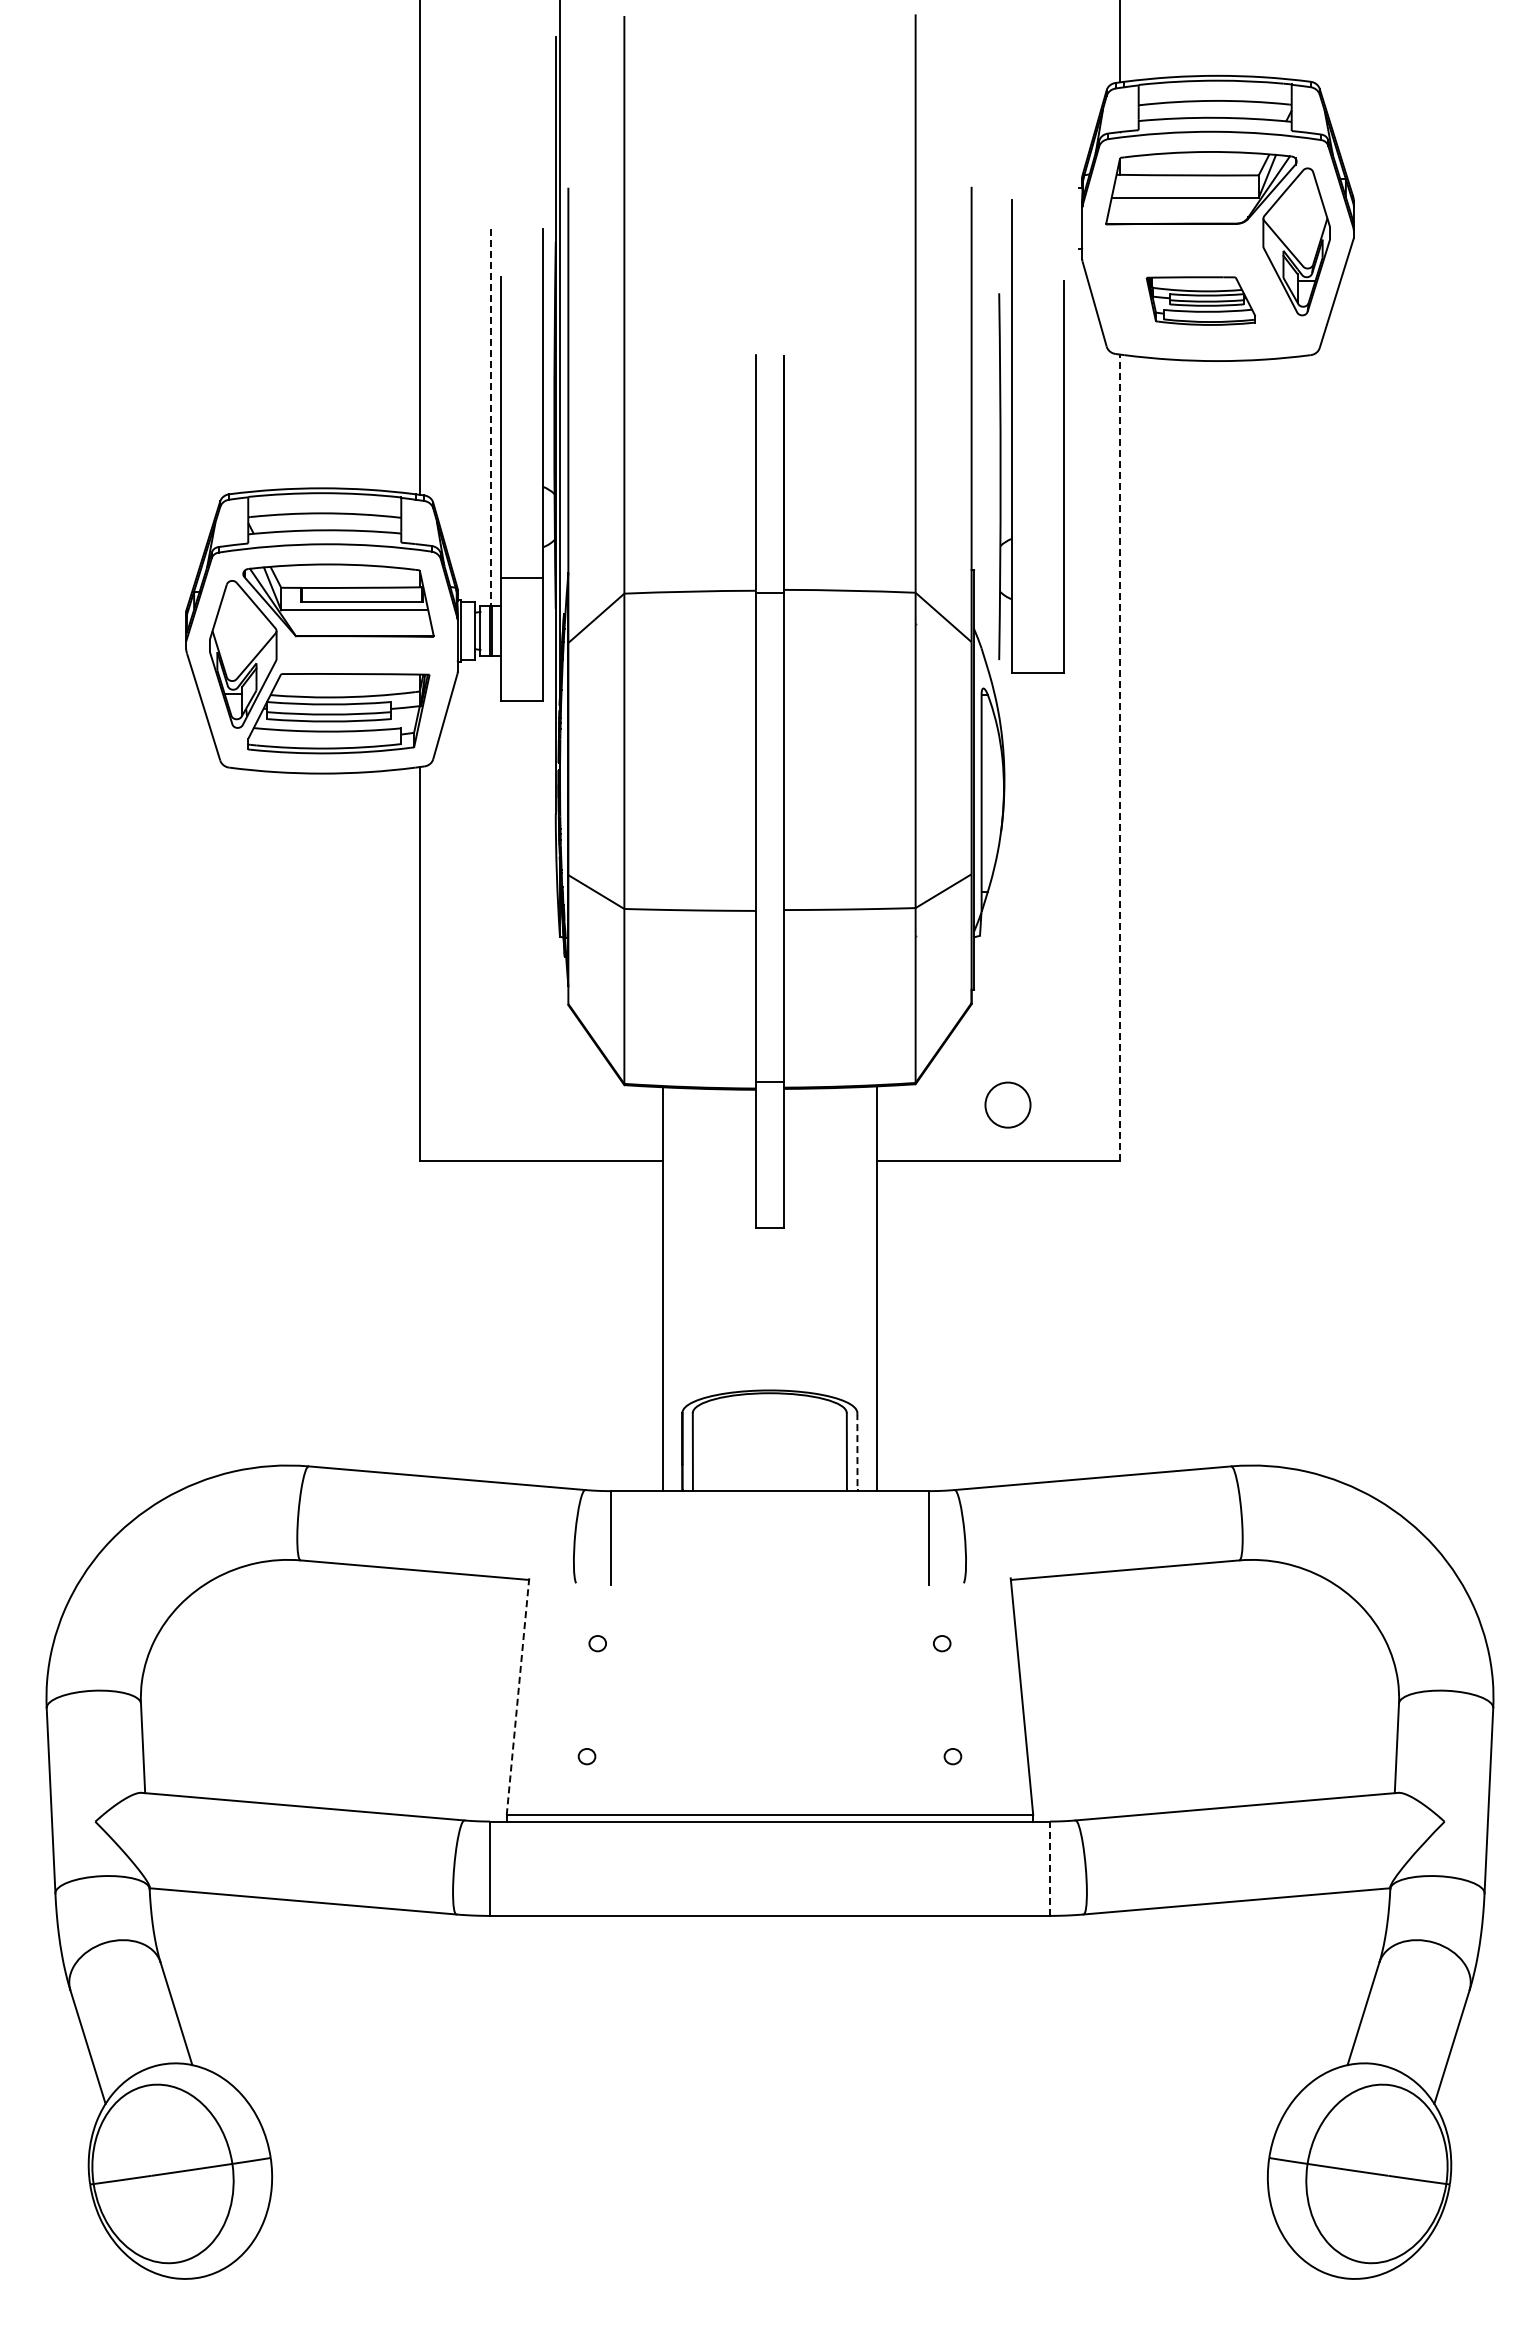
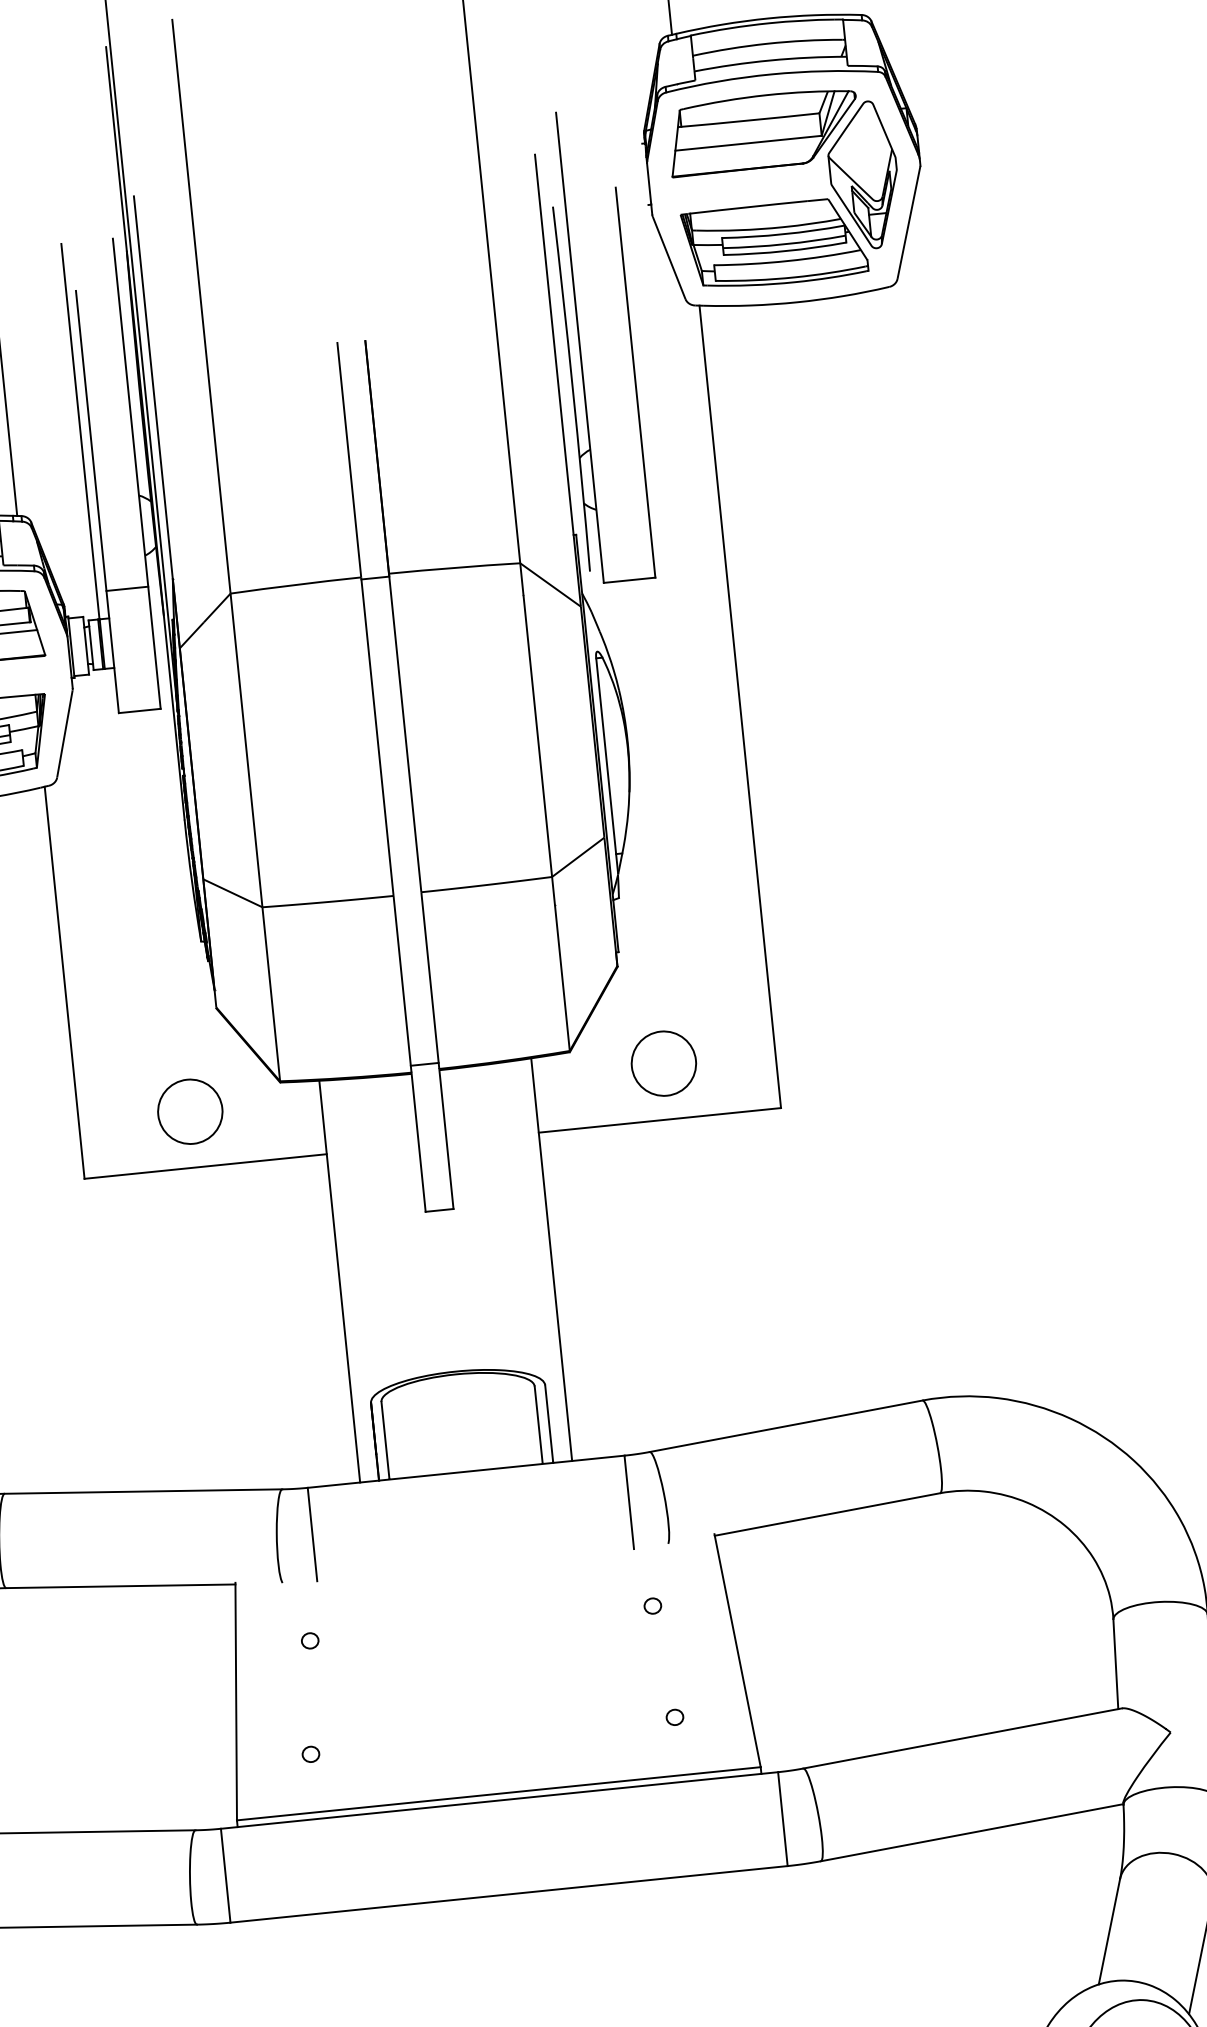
part: (1200, 300) -> (774, 243), size x1.67
line: (491, 417) -> (80, 431), dashed -> solid
part: (1012, 436) -> (580, 347), moved
line: (1120, 757) -> (740, 706), dashed -> solid
circle: (1007, 1104) -> (663, 1063), size x1.43
circle: (531, 1105) -> (189, 1112), added
line: (857, 1451) -> (549, 1423), dashed -> solid
line: (518, 1696) -> (236, 1701), dashed -> solid
line: (1050, 1868) -> (783, 1818), dashed -> solid

